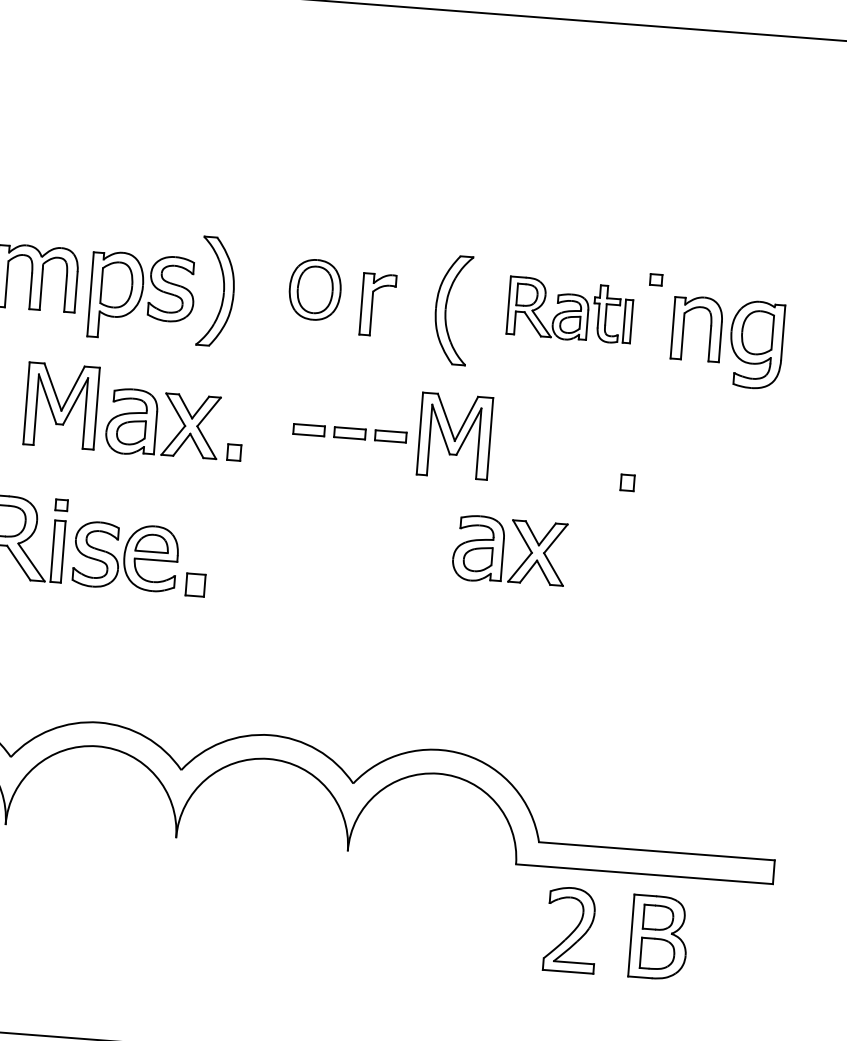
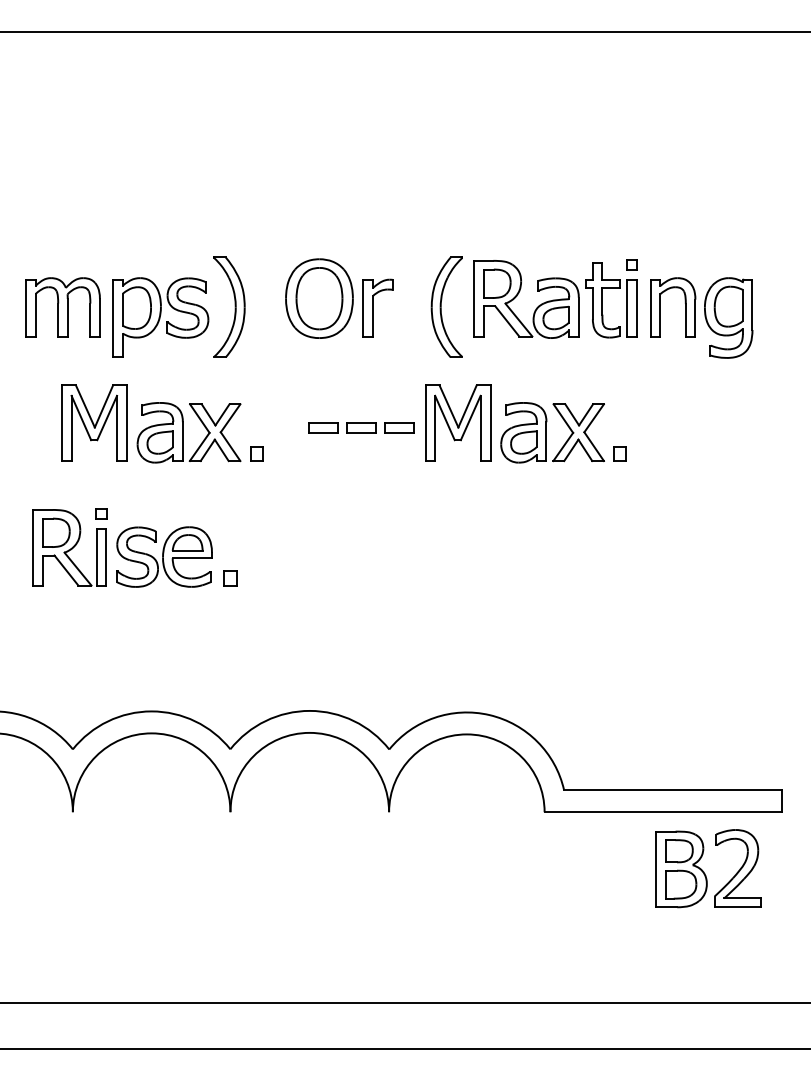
part: (315, 289) -> (319, 298), size x1.43
part: (570, 310) -> (555, 299), size x1.43
part: (509, 550) -> (552, 432), moved
part: (195, 585) -> (230, 578), size x0.71
part: (570, 929) -> (737, 868), moved

